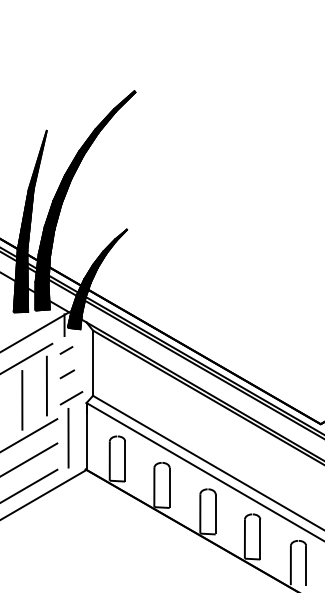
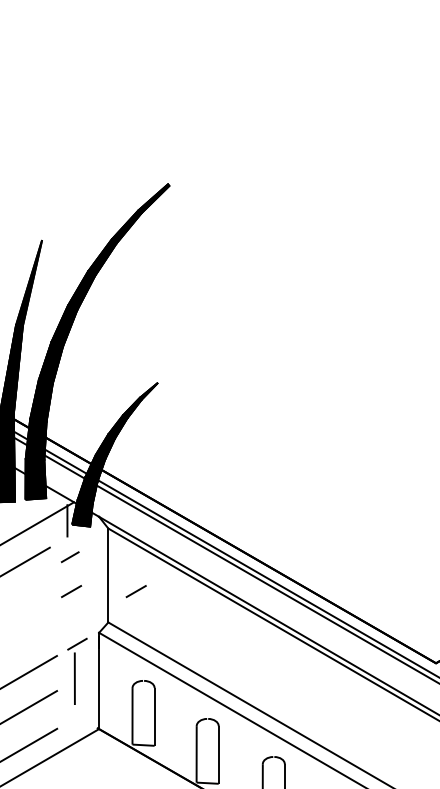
line: (112, 374) -> (136, 591), added
line: (46, 385) -> (41, 607), removed
line: (22, 400) -> (6, 629), removed
part: (71, 429) -> (77, 670), size x0.6

